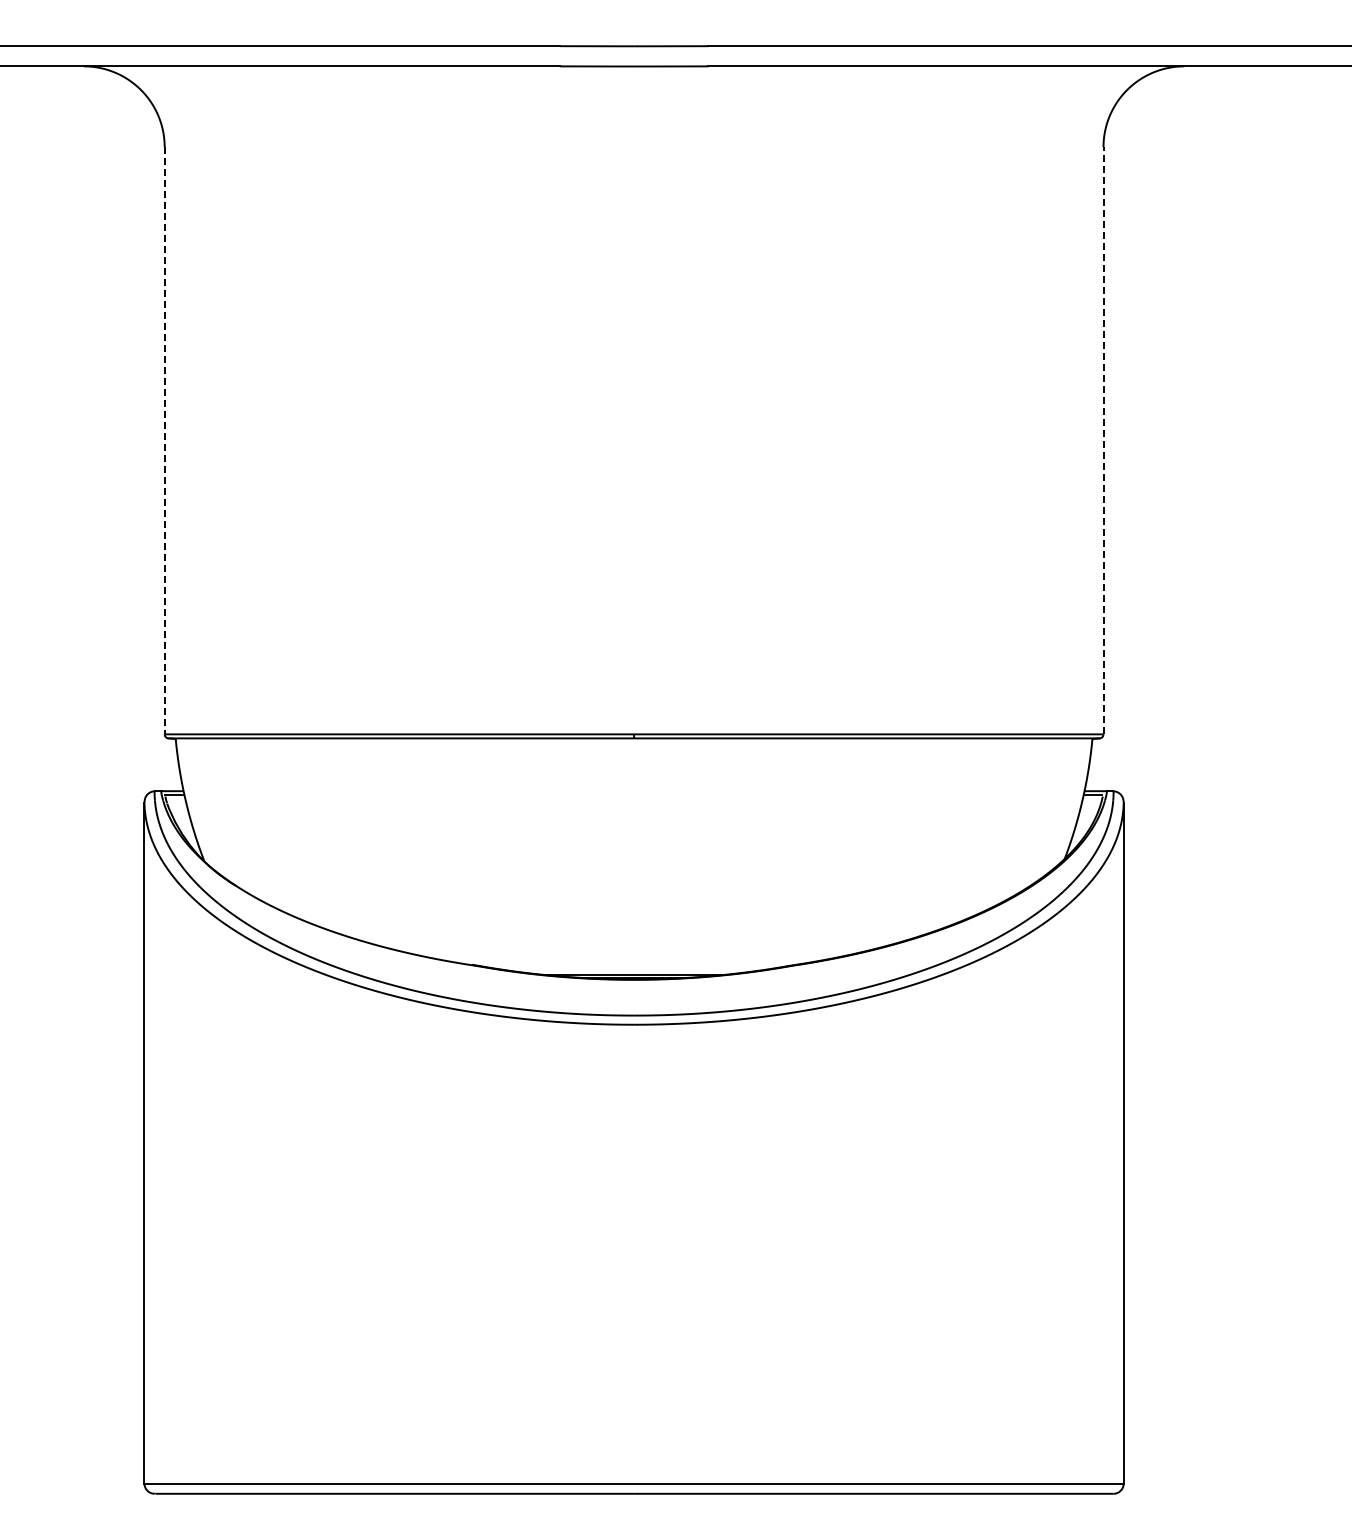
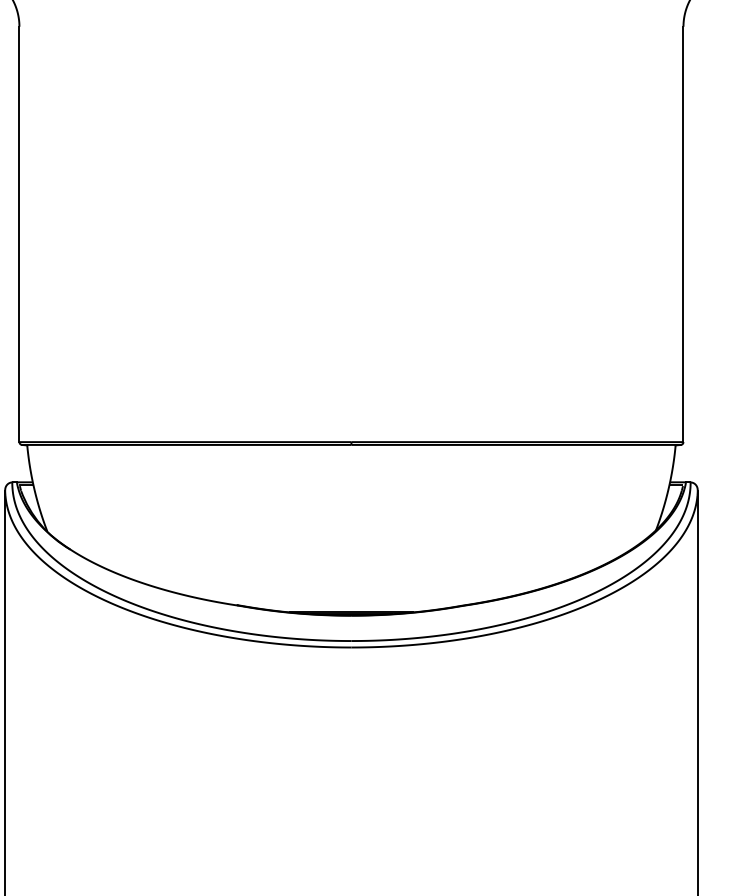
line: (164, 440) -> (19, 234), dashed -> solid
line: (1103, 440) -> (683, 234), dashed -> solid

